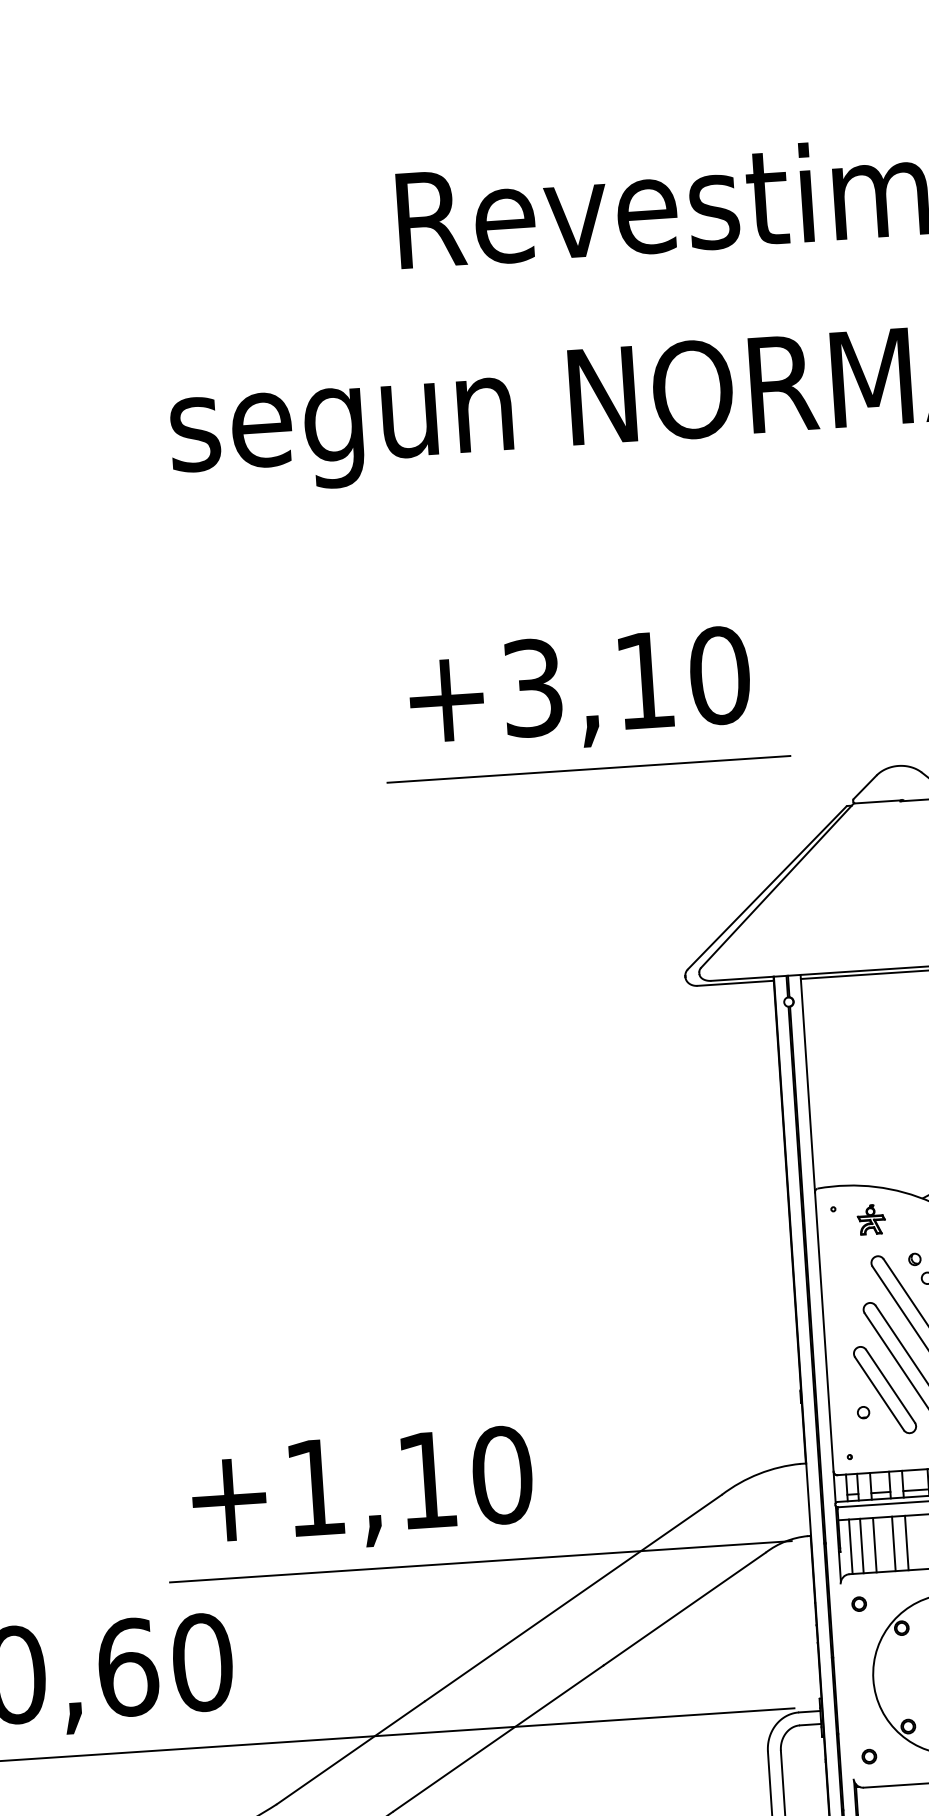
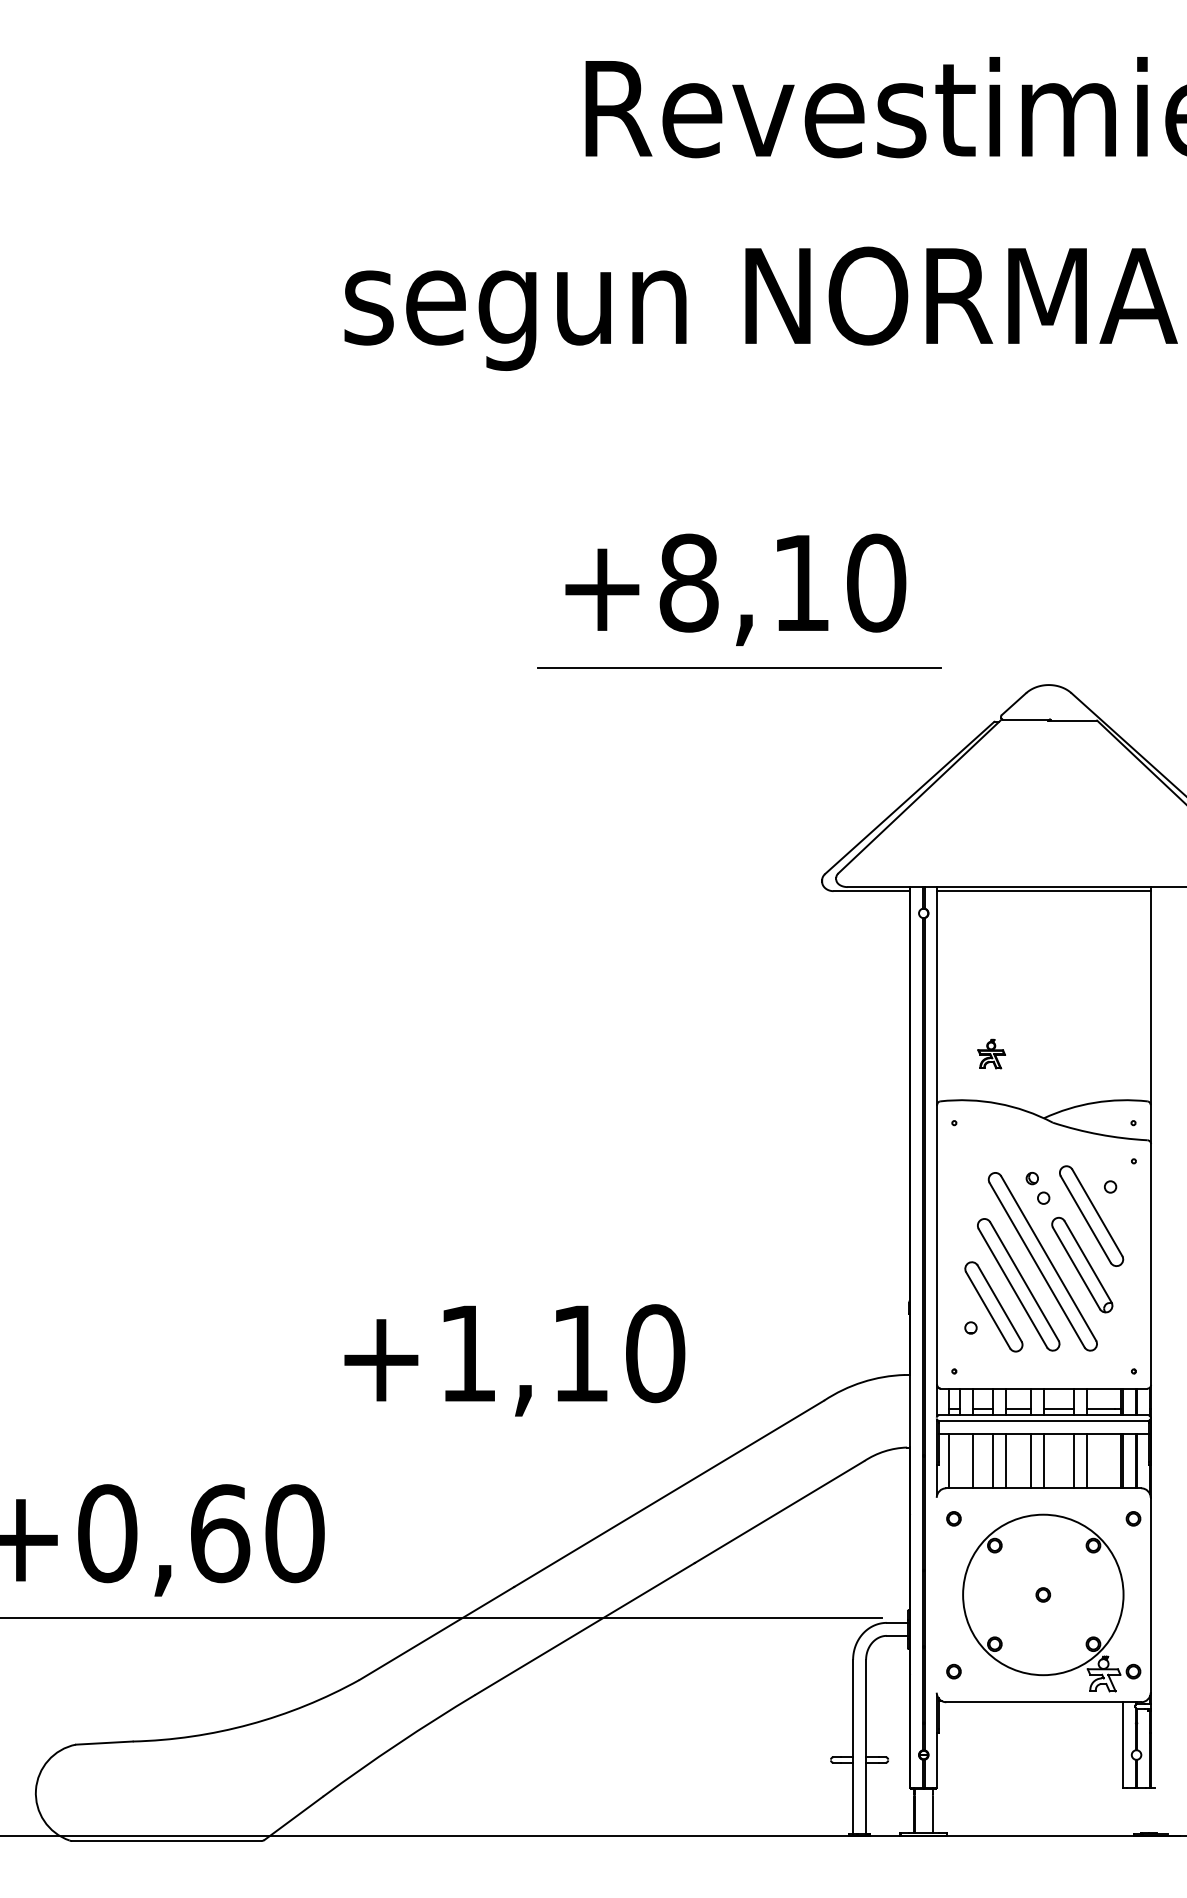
text: (532, 687) -> (688, 582), +3,10 -> +8,10
part: (871, 1219) -> (991, 1053), moved
text: (362, 1491) -> (514, 1360), moved
line: (861, 1545) -> (960, 1460), removed
line: (480, 1561) -> (578, 1451), removed

